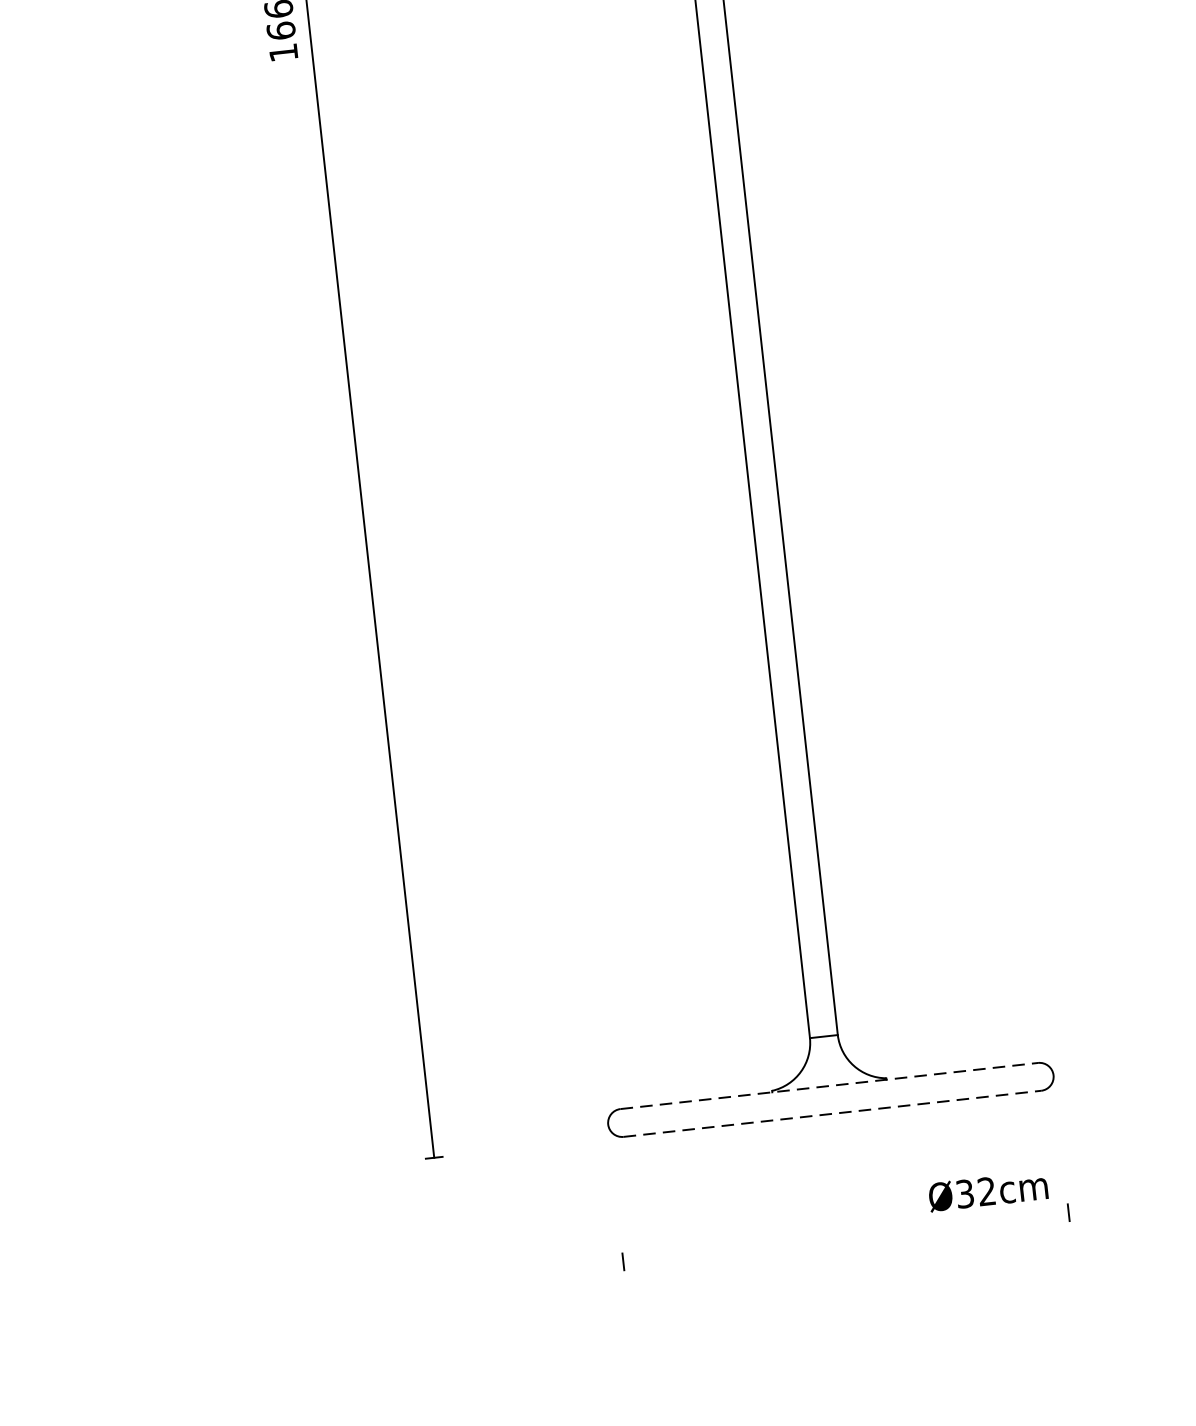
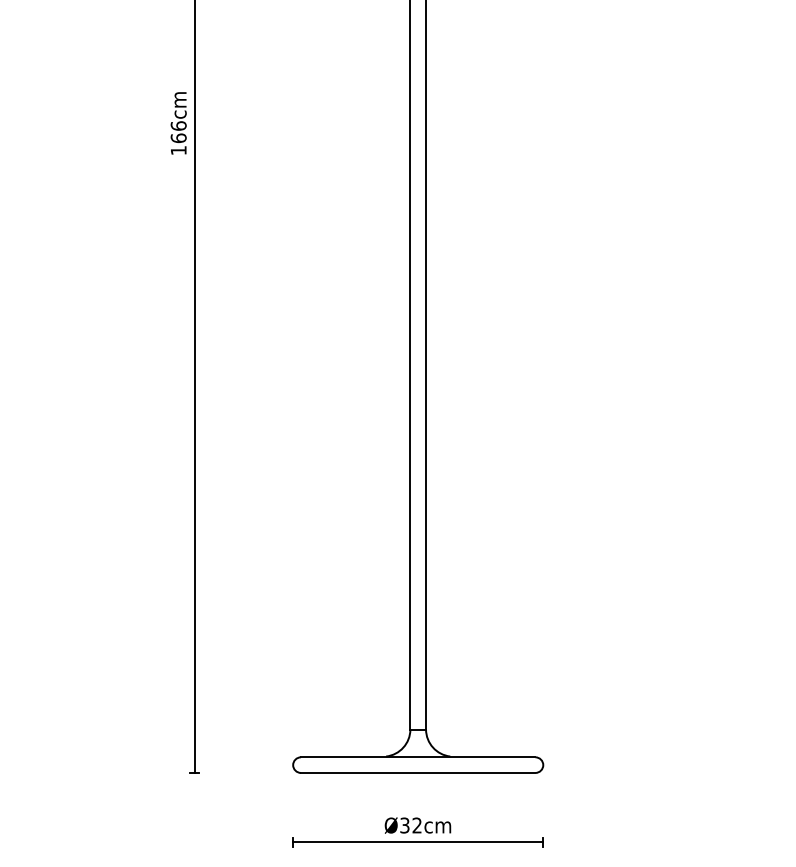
line: (829, 1086) -> (418, 757), dashed -> solid
line: (832, 1112) -> (418, 772), dashed -> solid
text: (987, 1191) -> (417, 825), moved
line: (846, 1237) -> (418, 842), added

